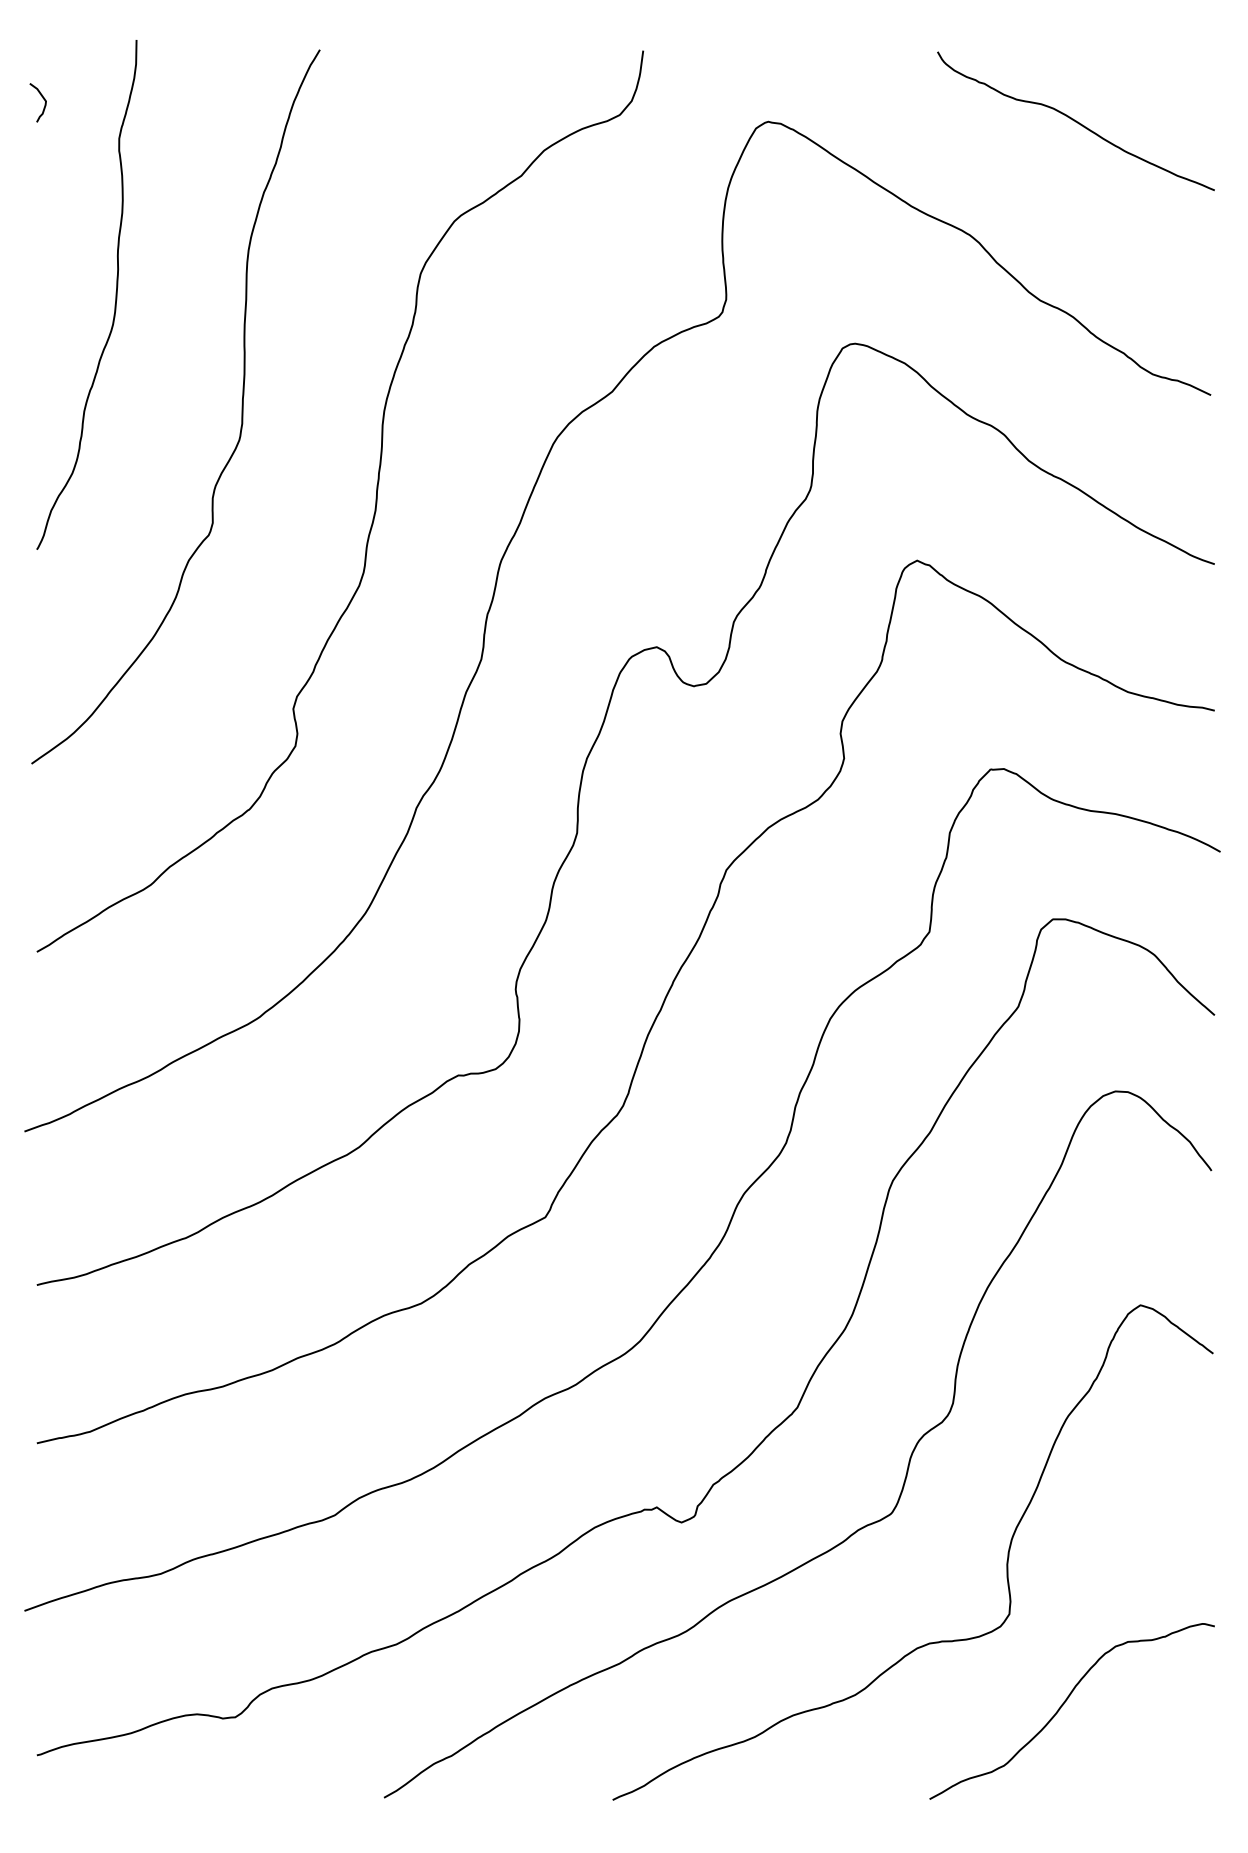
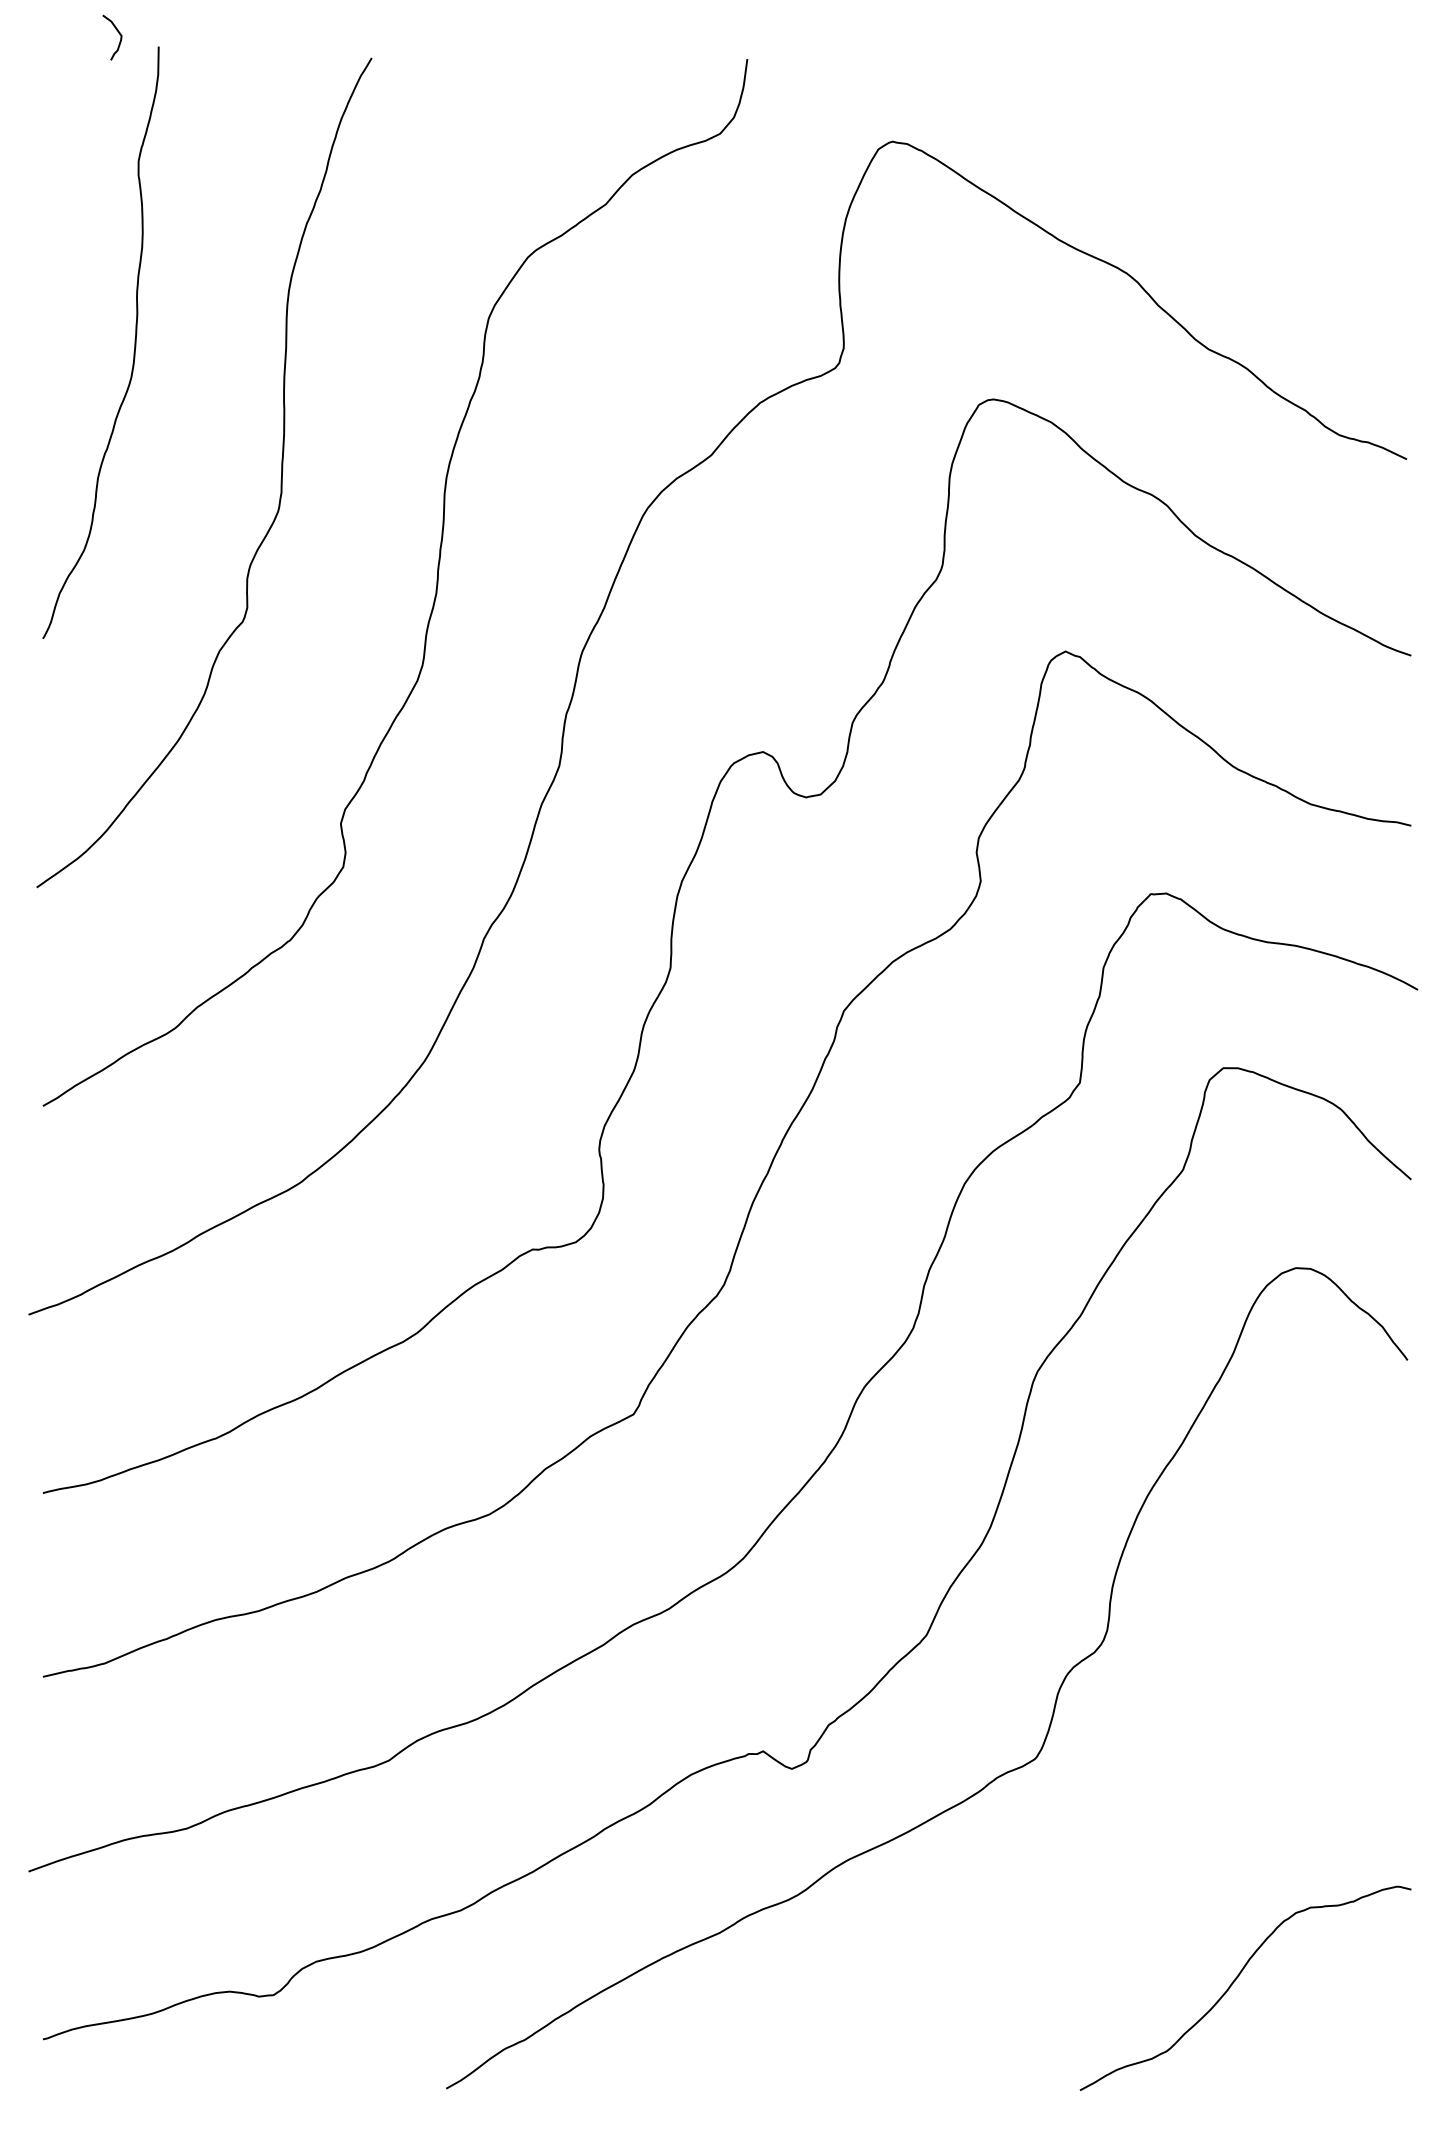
curve: (43, 99) -> (118, 33), moved
curve: (1076, 120) -> (1250, 140), removed
curve: (929, 1642) -> (1079, 1908), removed

